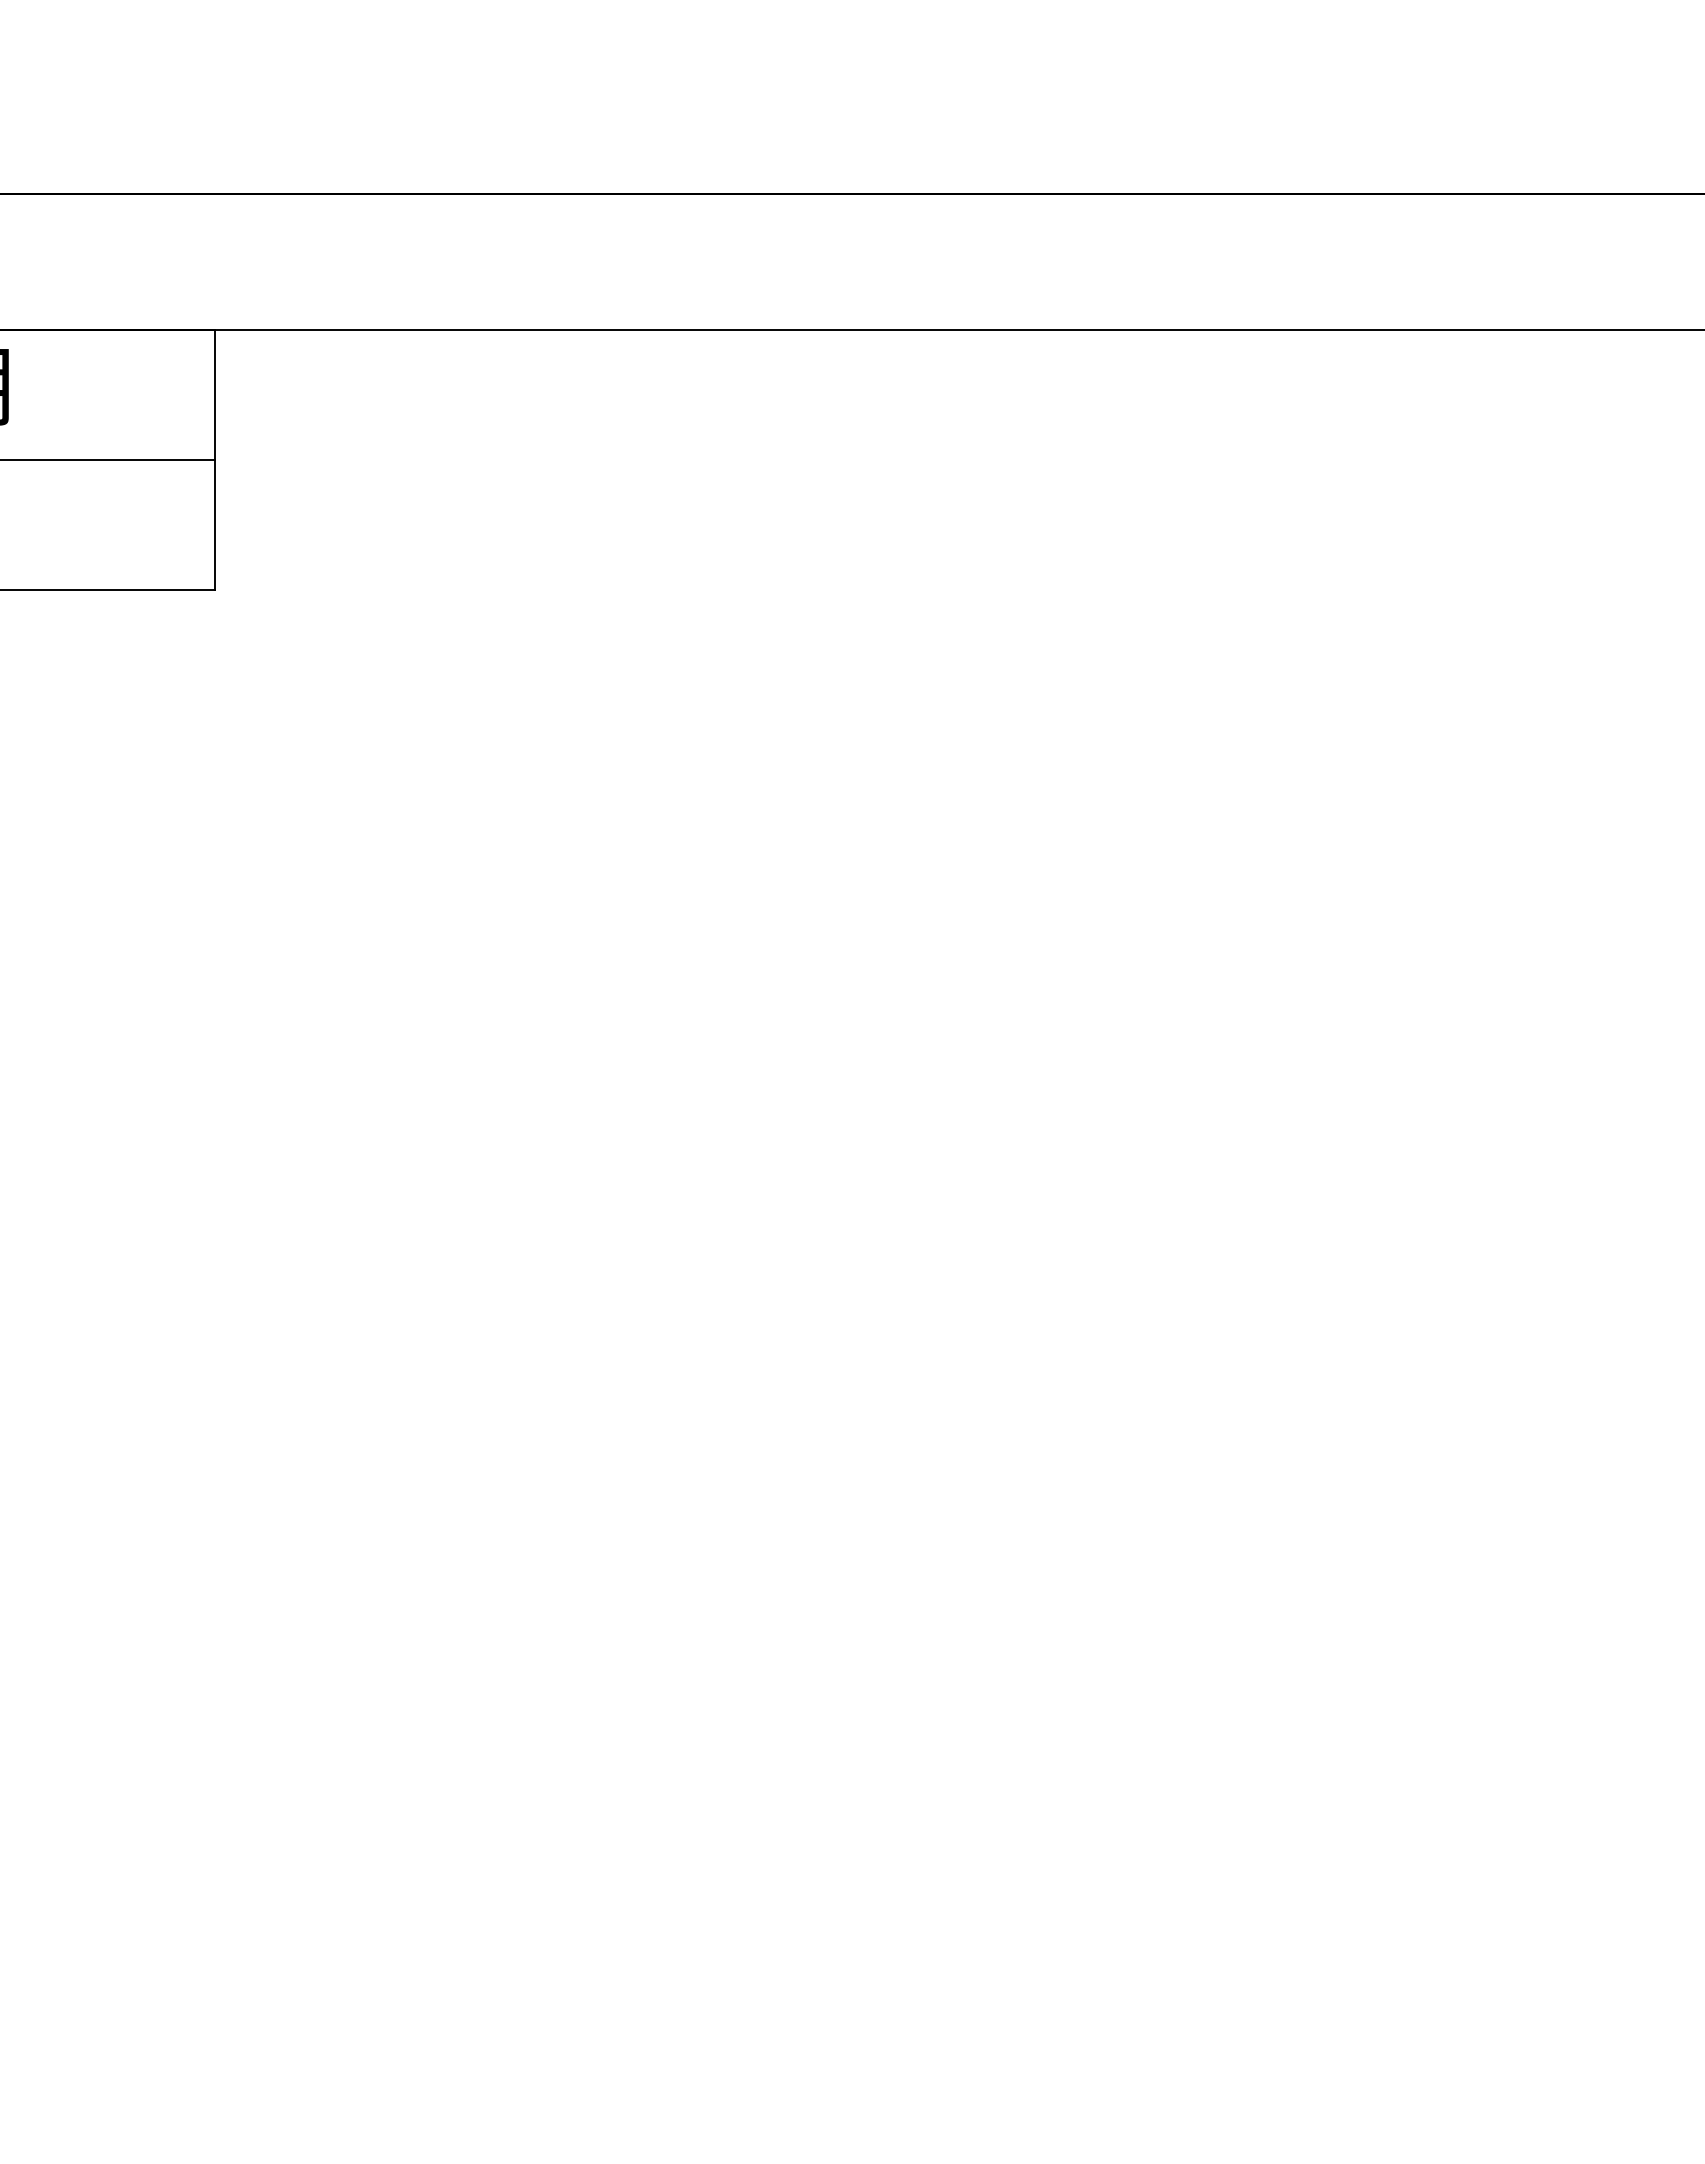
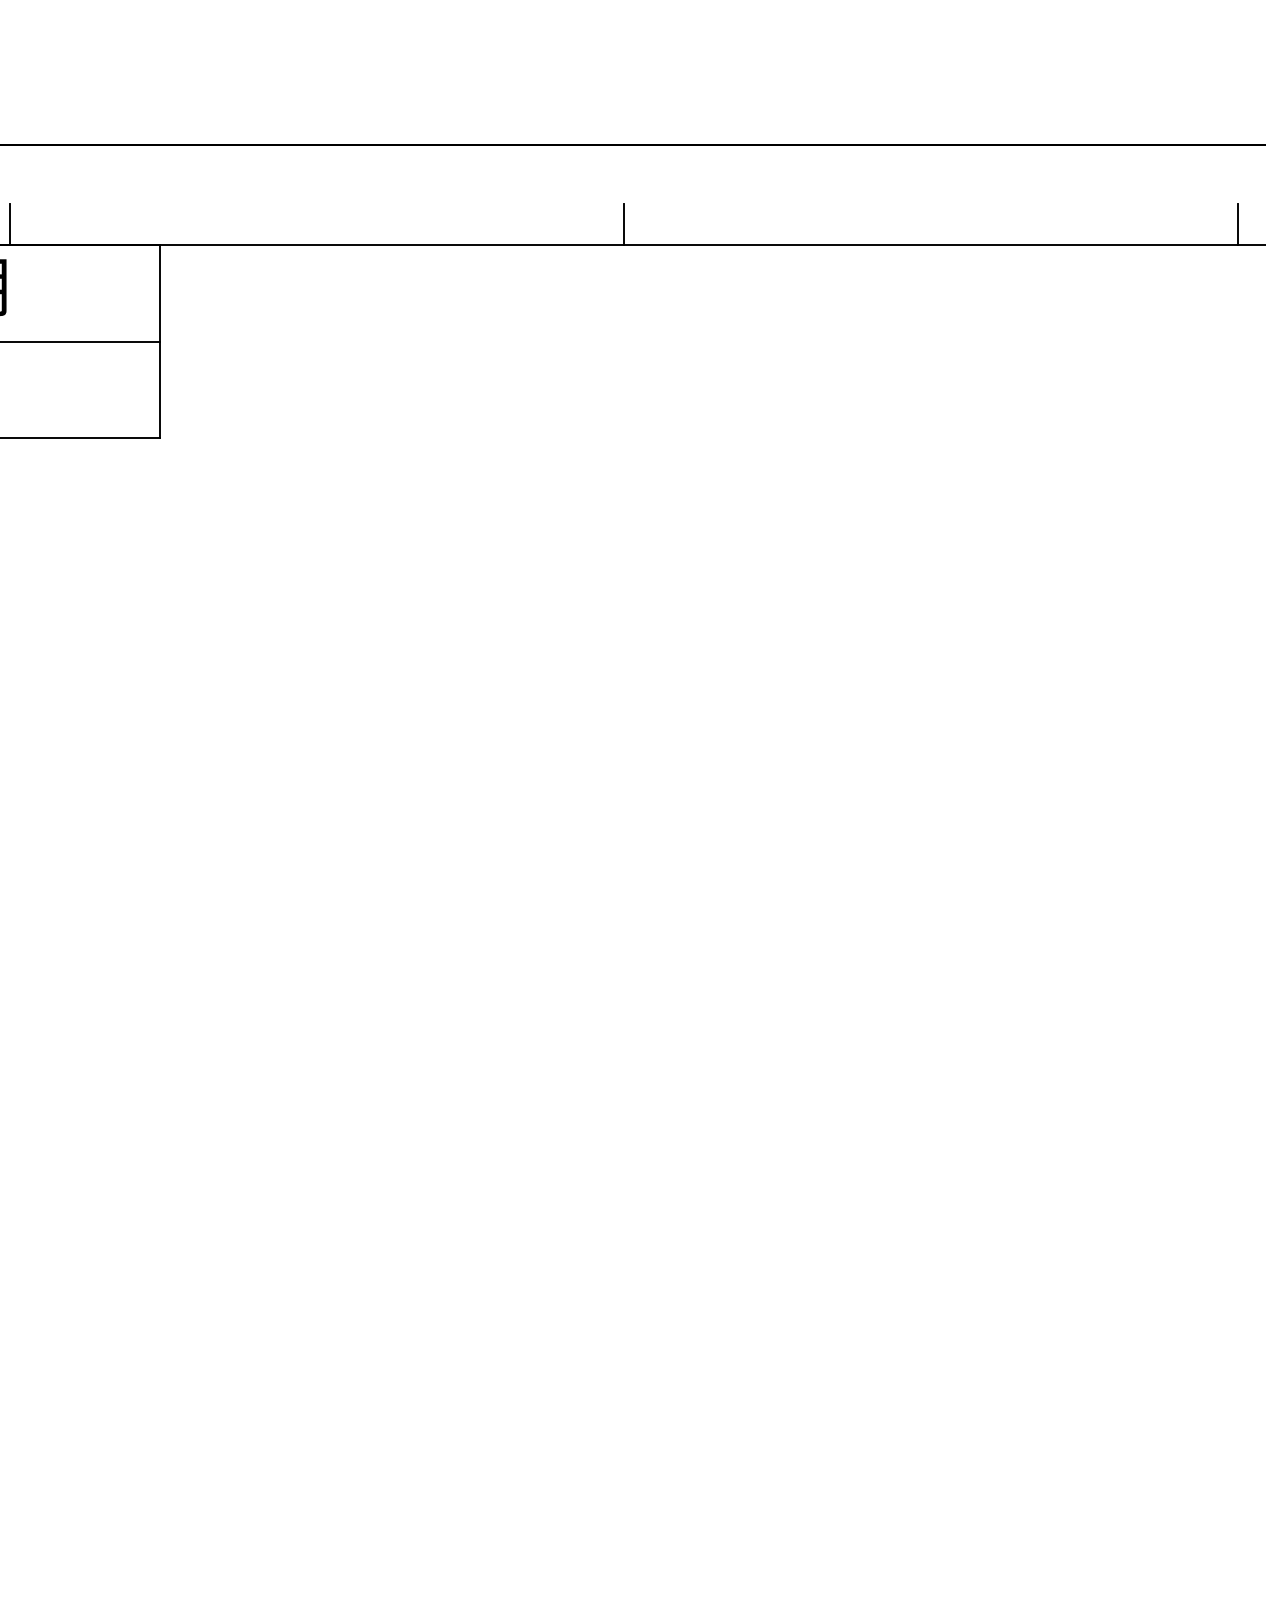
line: (1667, 301) -> (1238, 223), added
line: (12, 302) -> (9, 224), added
line: (840, 302) -> (624, 224), added

